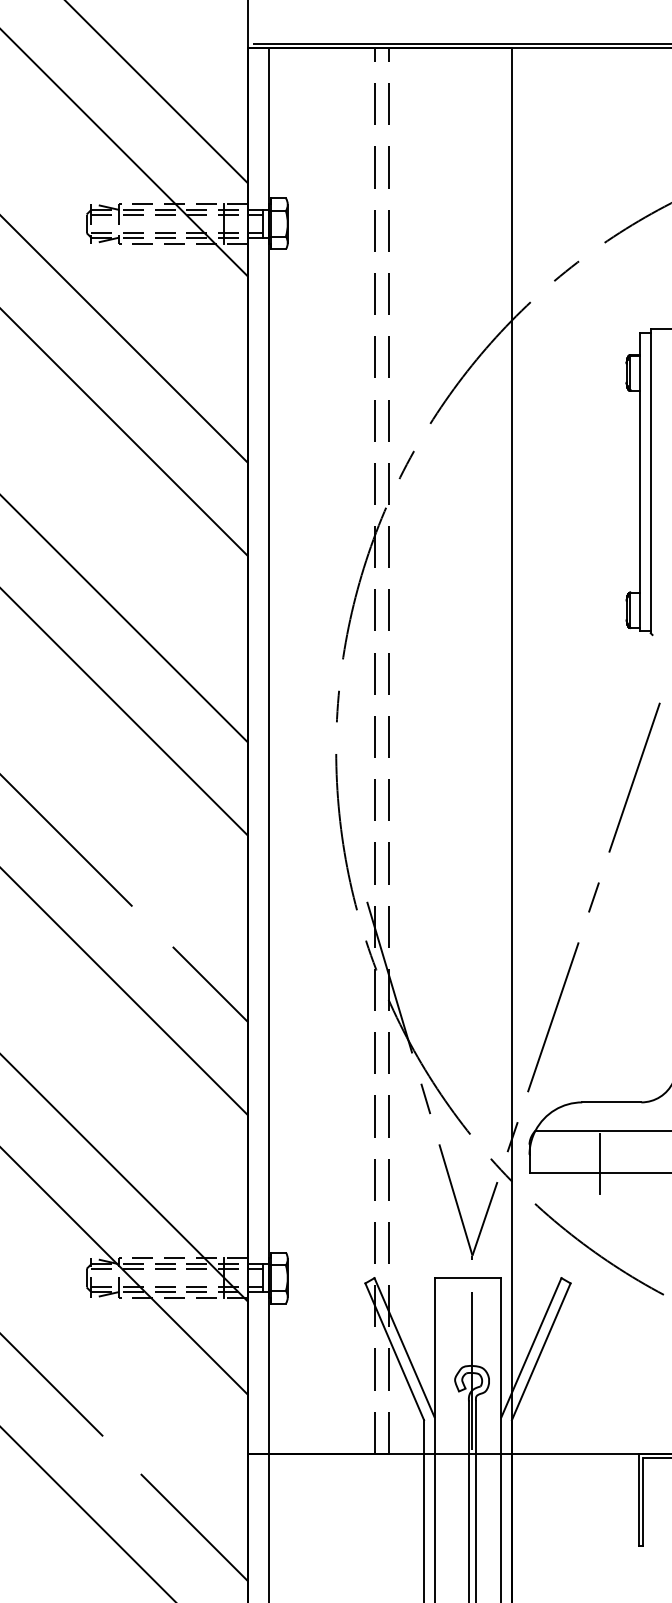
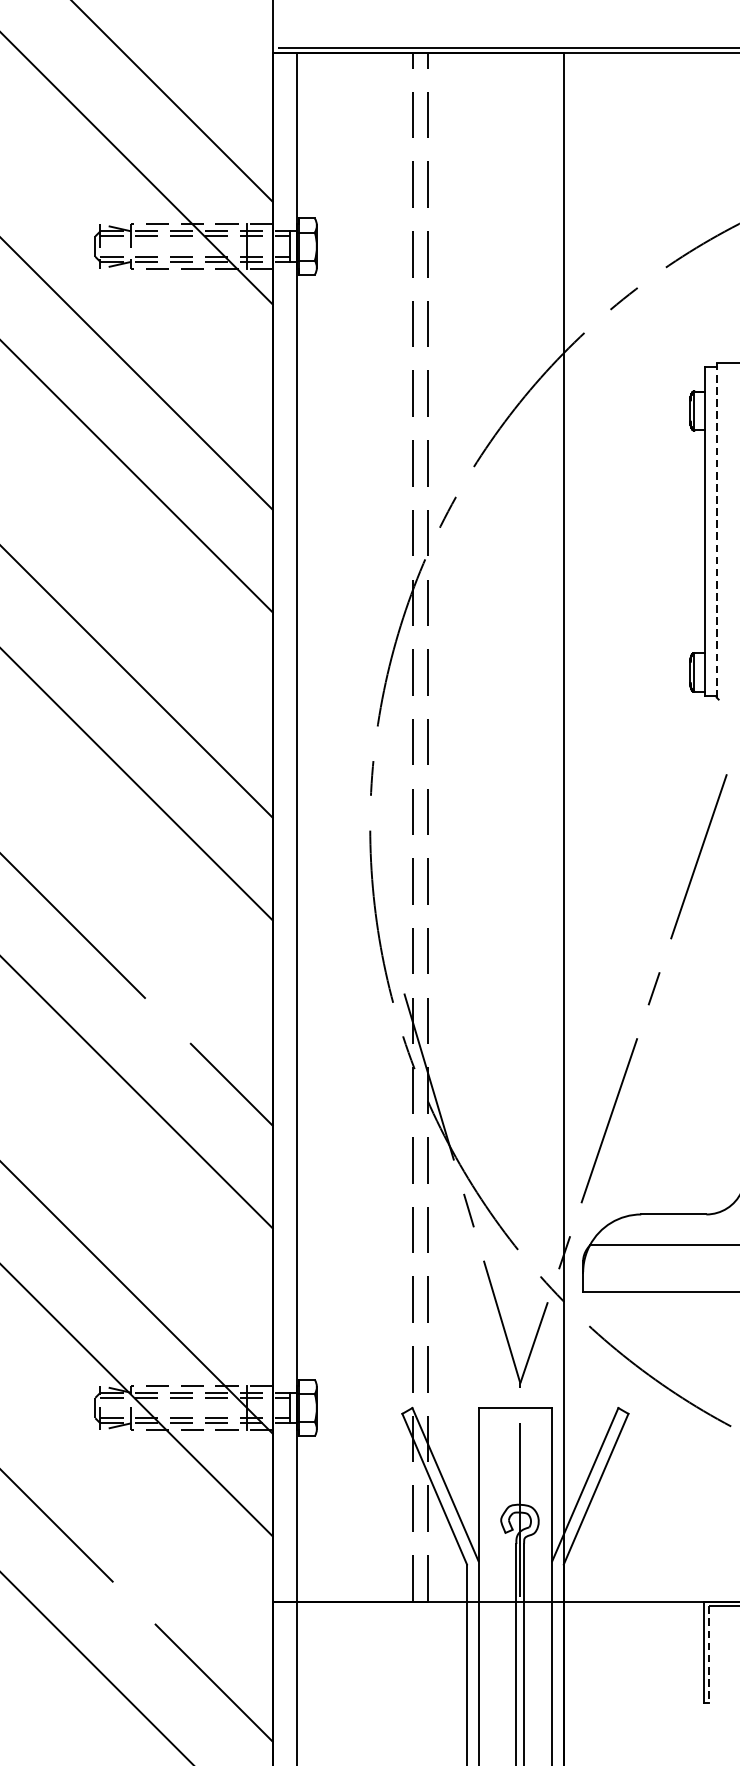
line: (650, 481) -> (716, 530), solid -> dashed
line: (599, 1163) -> (660, 1281), removed
line: (643, 1502) -> (708, 1655), solid -> dashed

